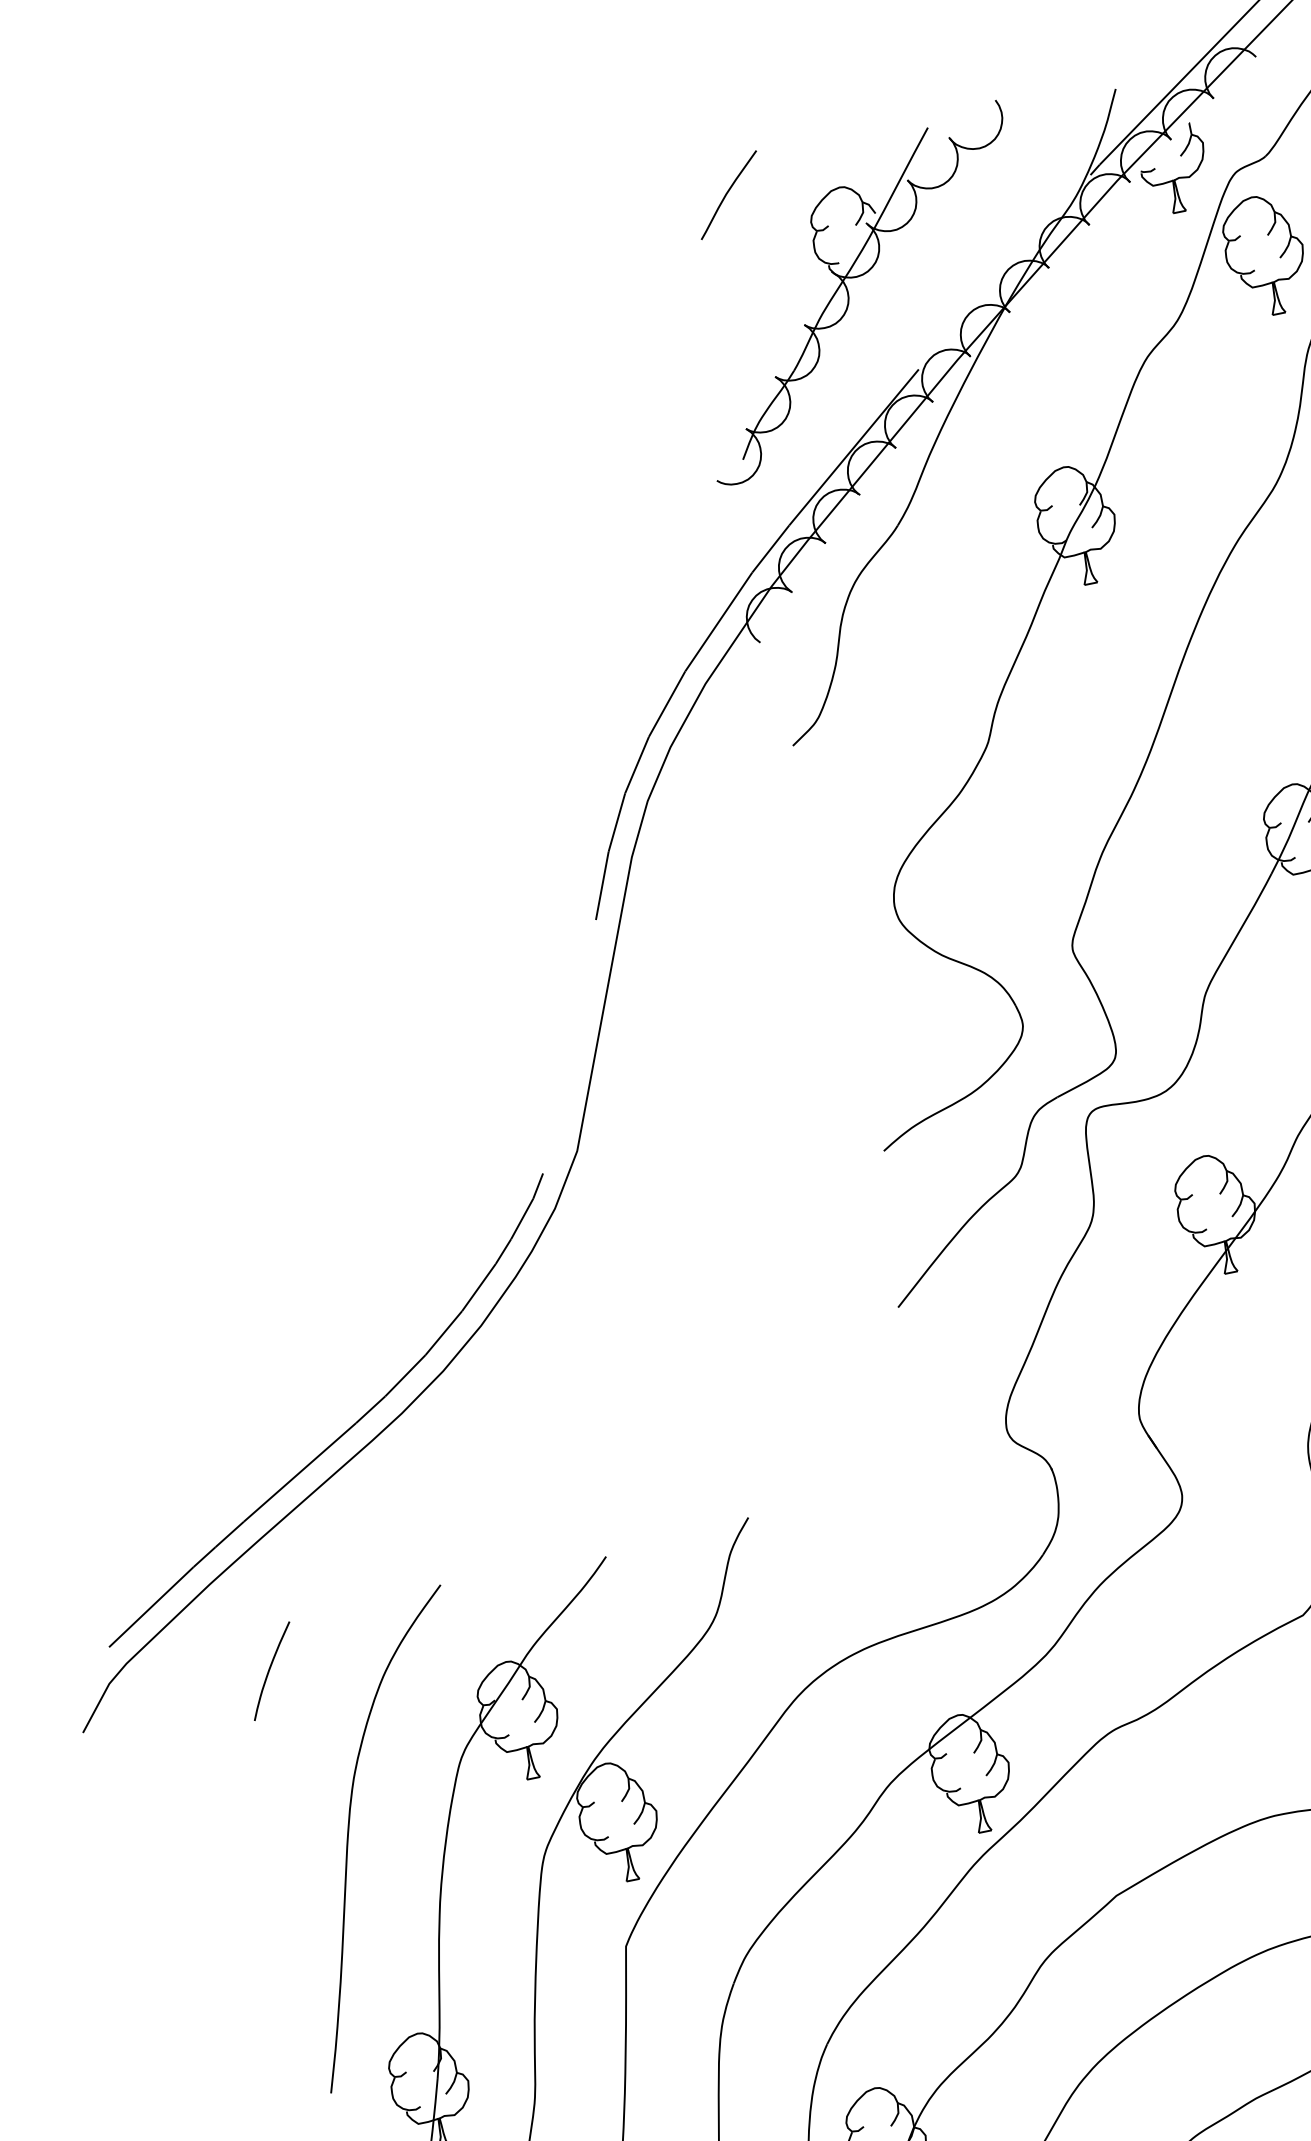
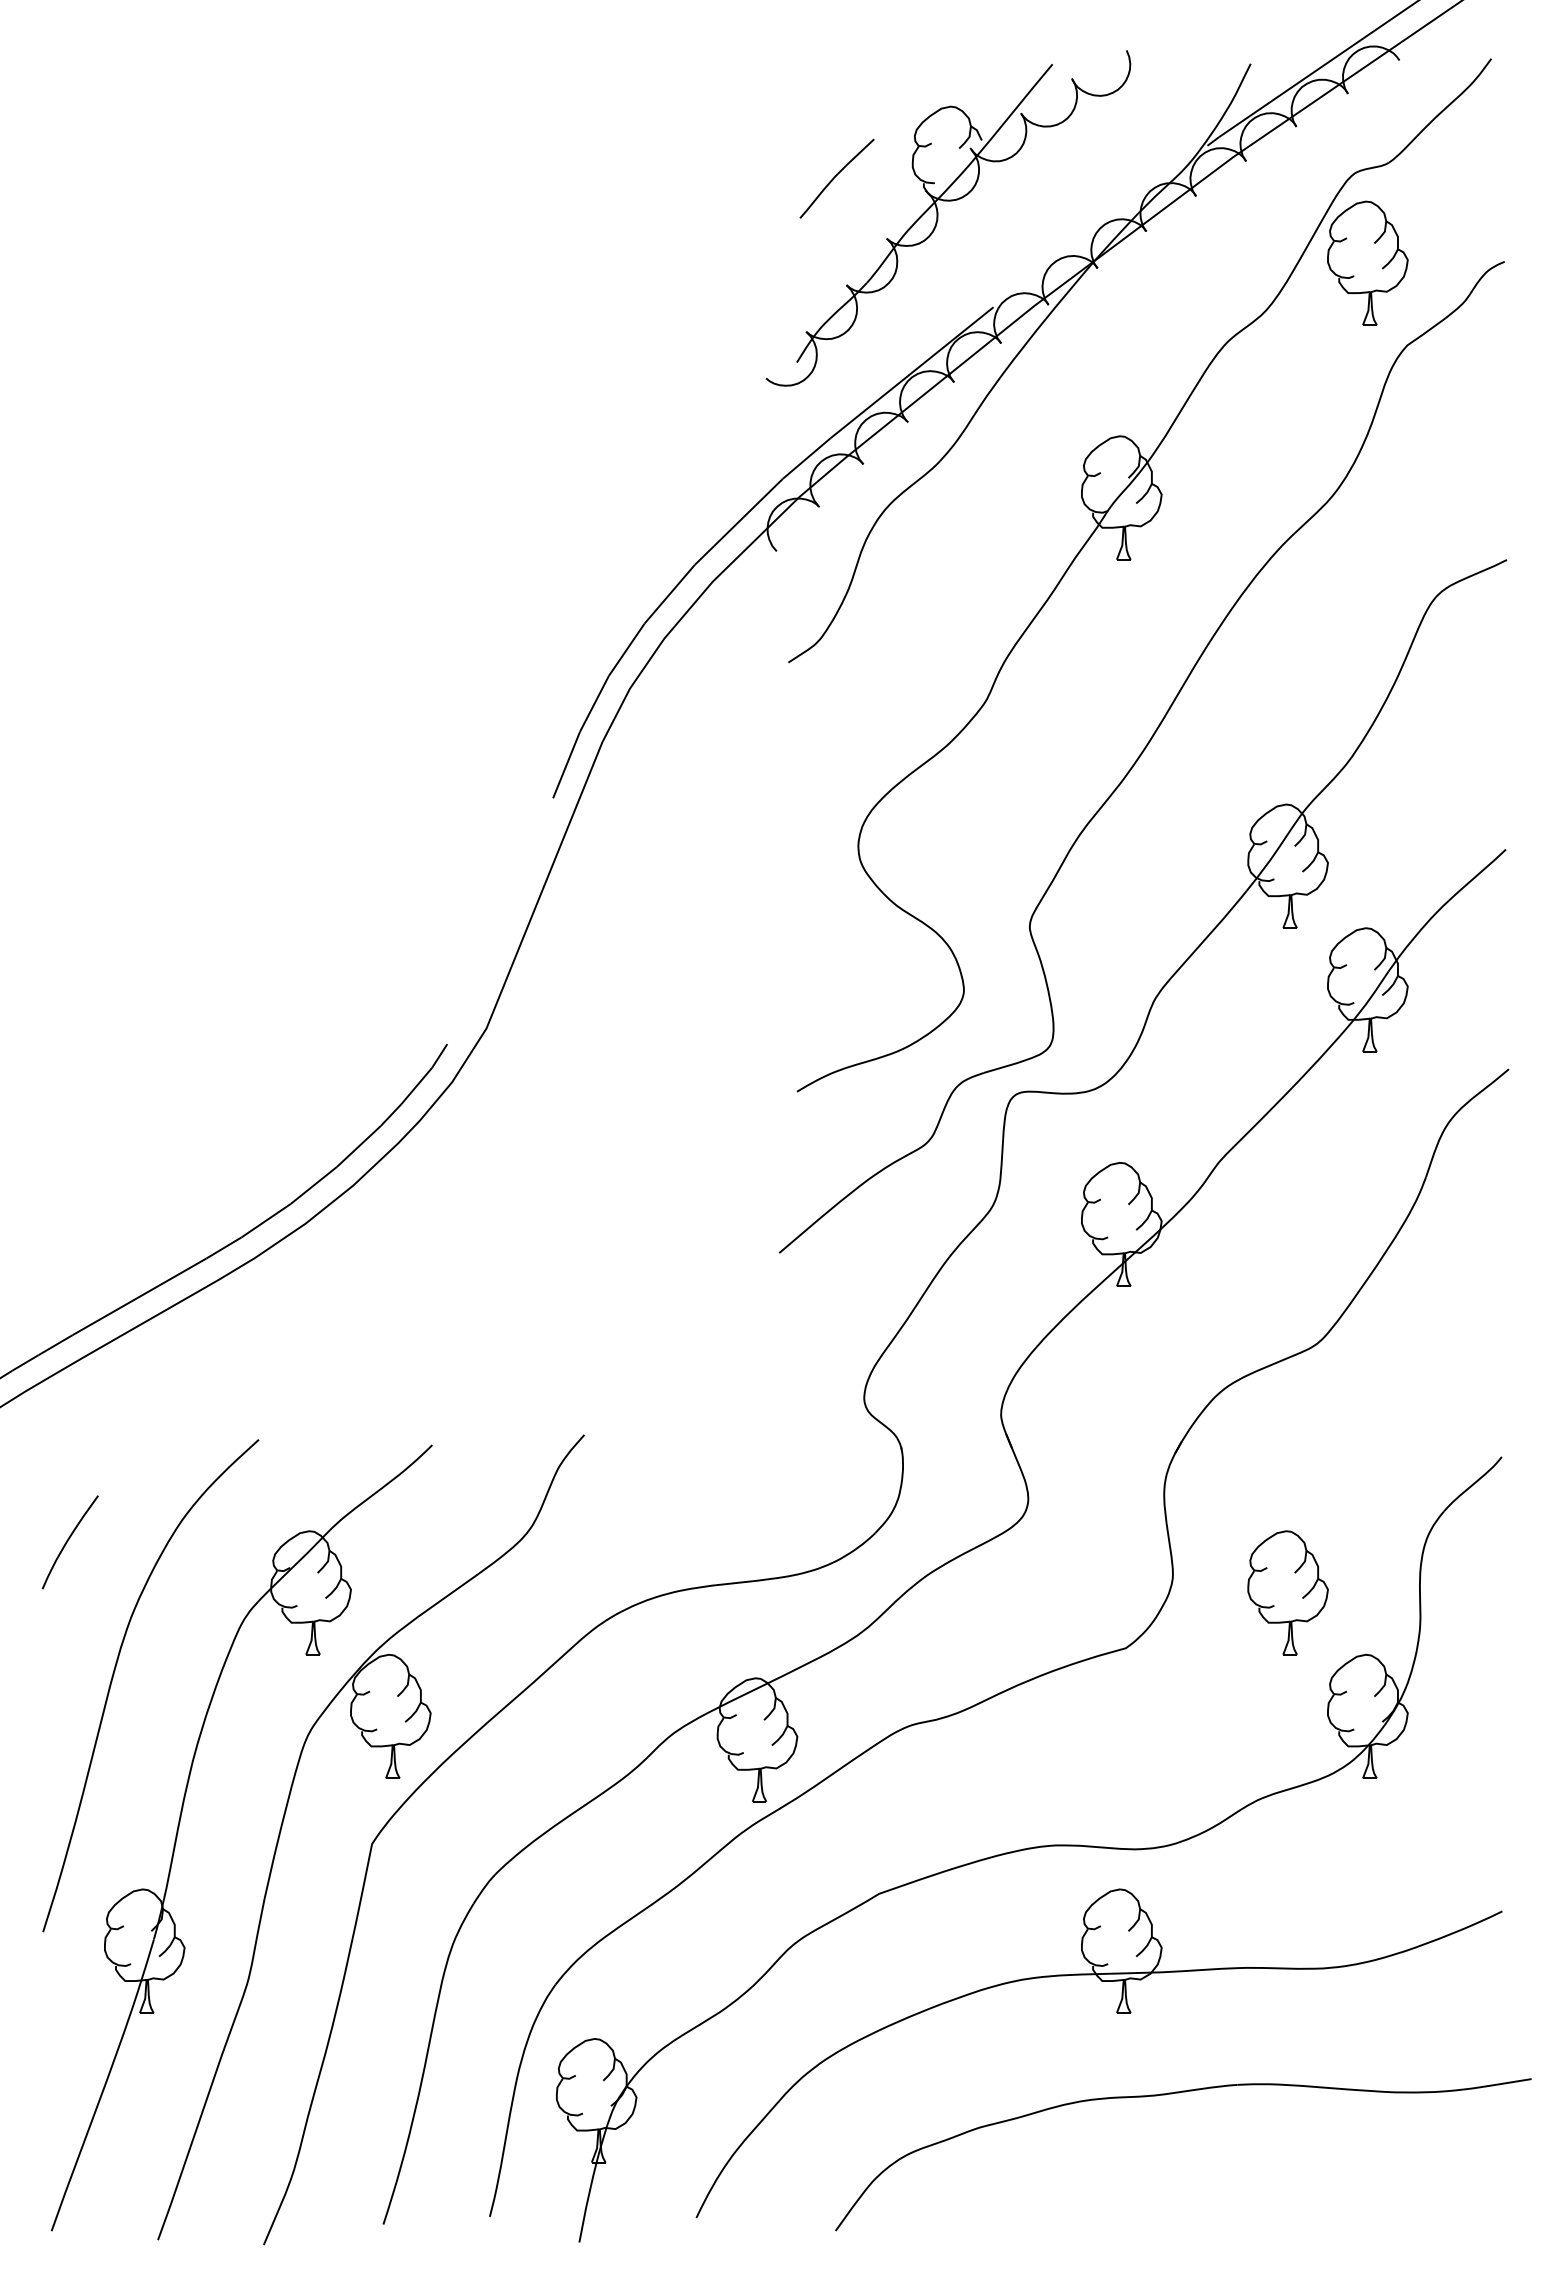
part: (1176, 178) -> (1293, 166), removed
curve: (727, 194) -> (835, 177), moved
curve: (270, 1670) -> (68, 1541), moved

